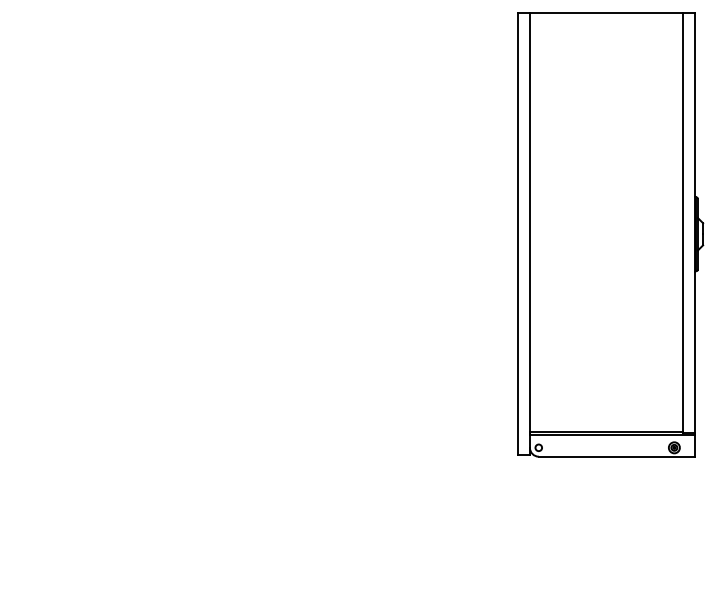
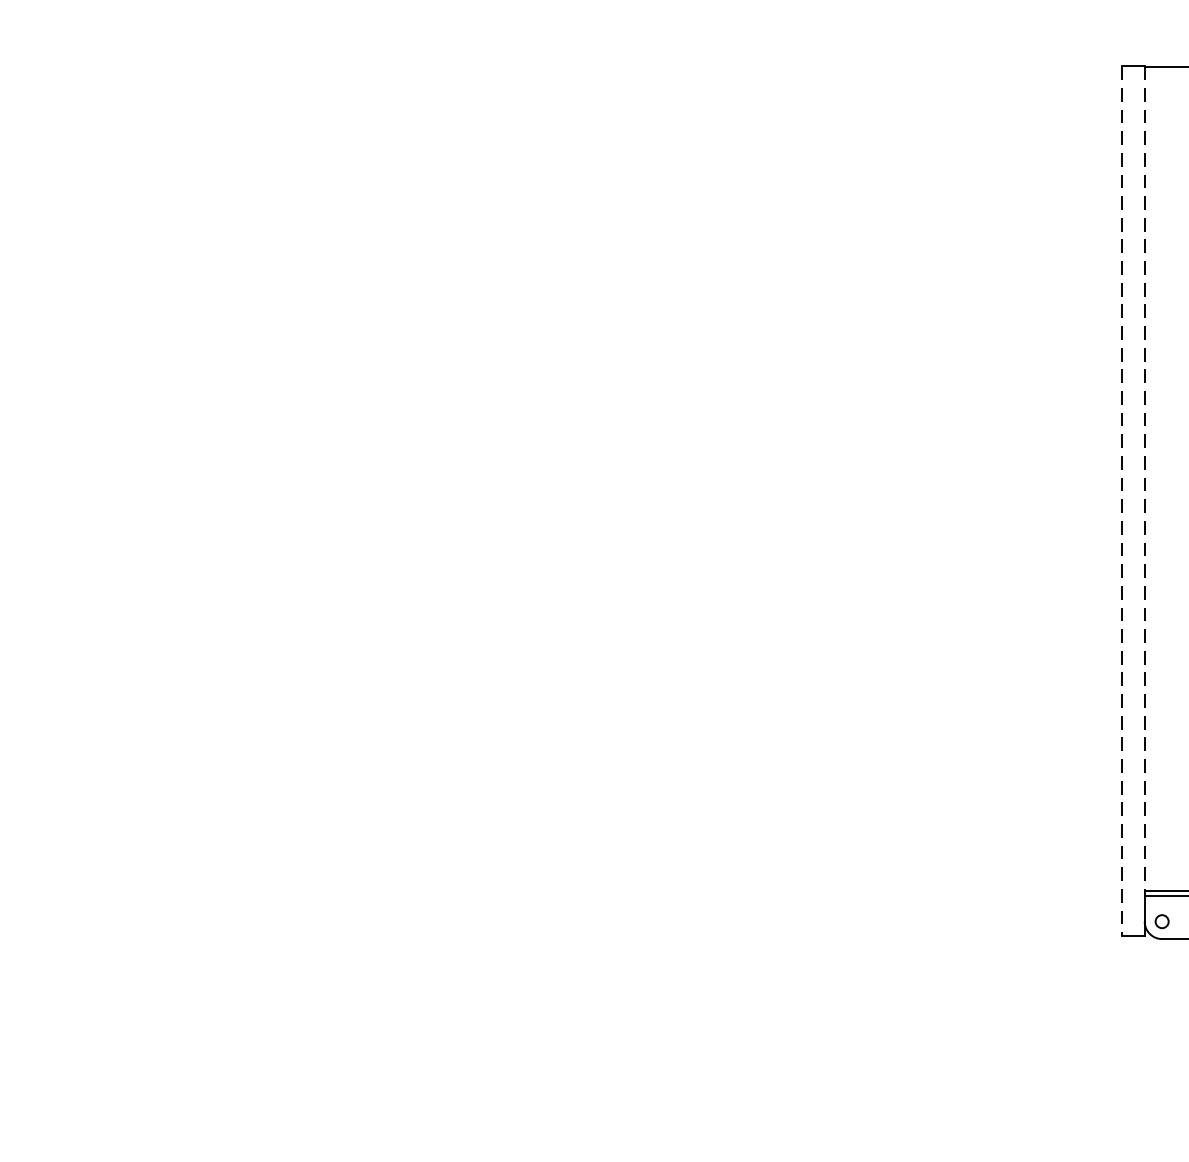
line: (529, 222) -> (1143, 478), solid -> dashed
line: (518, 234) -> (1122, 501), solid -> dashed

